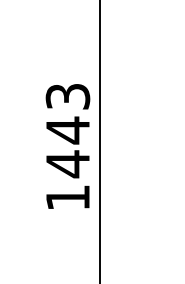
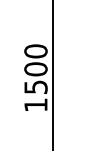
text: (67, 130) -> (35, 69), 1443 -> 1500

